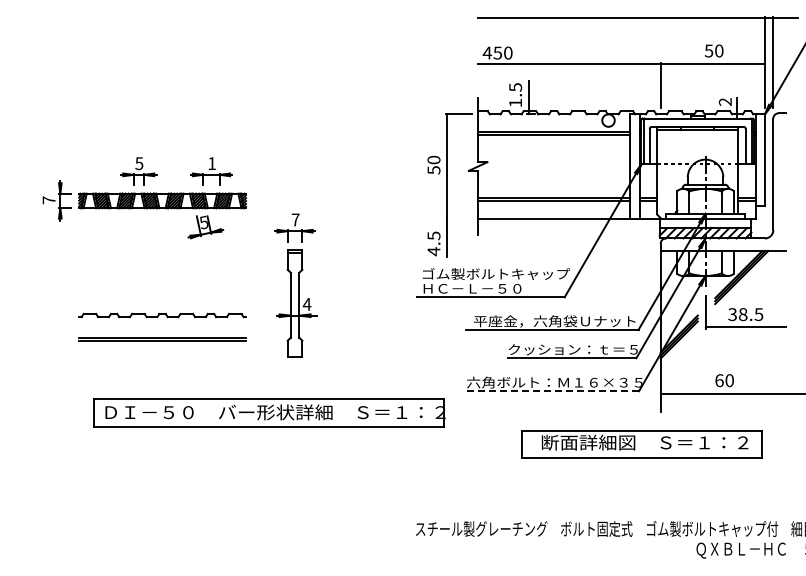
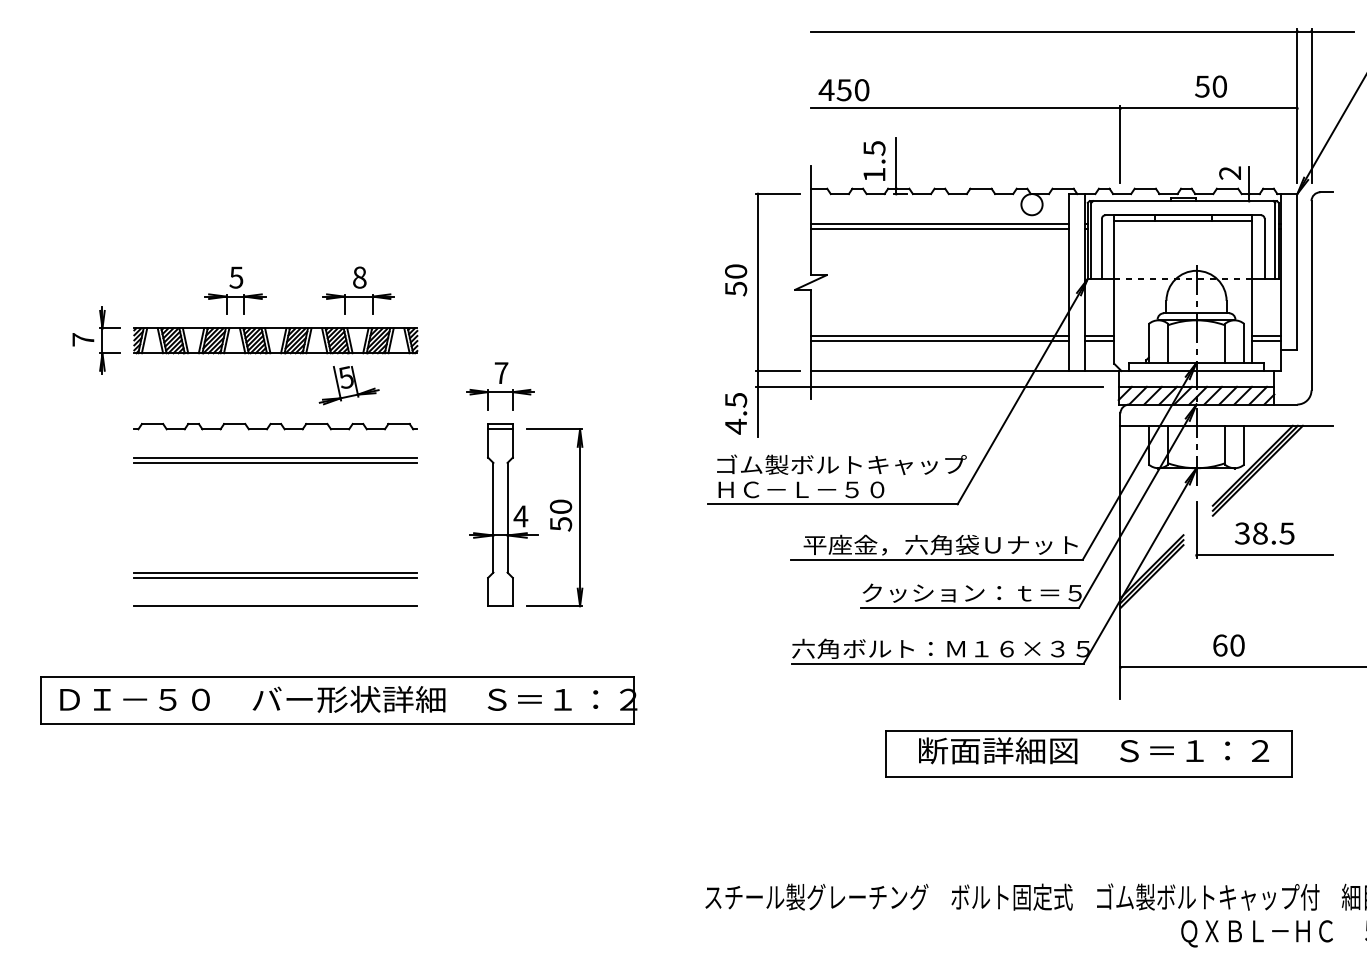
text: (212, 163) -> (360, 277), 1 -> 8
line: (458, 218) -> (777, 370), added
line: (547, 228) -> (928, 387), added
line: (162, 270) -> (275, 458), added
part: (327, 305) -> (555, 518), added
part: (162, 315) -> (275, 426), moved
line: (162, 357) -> (275, 606), added
line: (553, 391) -> (938, 664), dashed -> solid
part: (269, 412) -> (338, 699), moved

